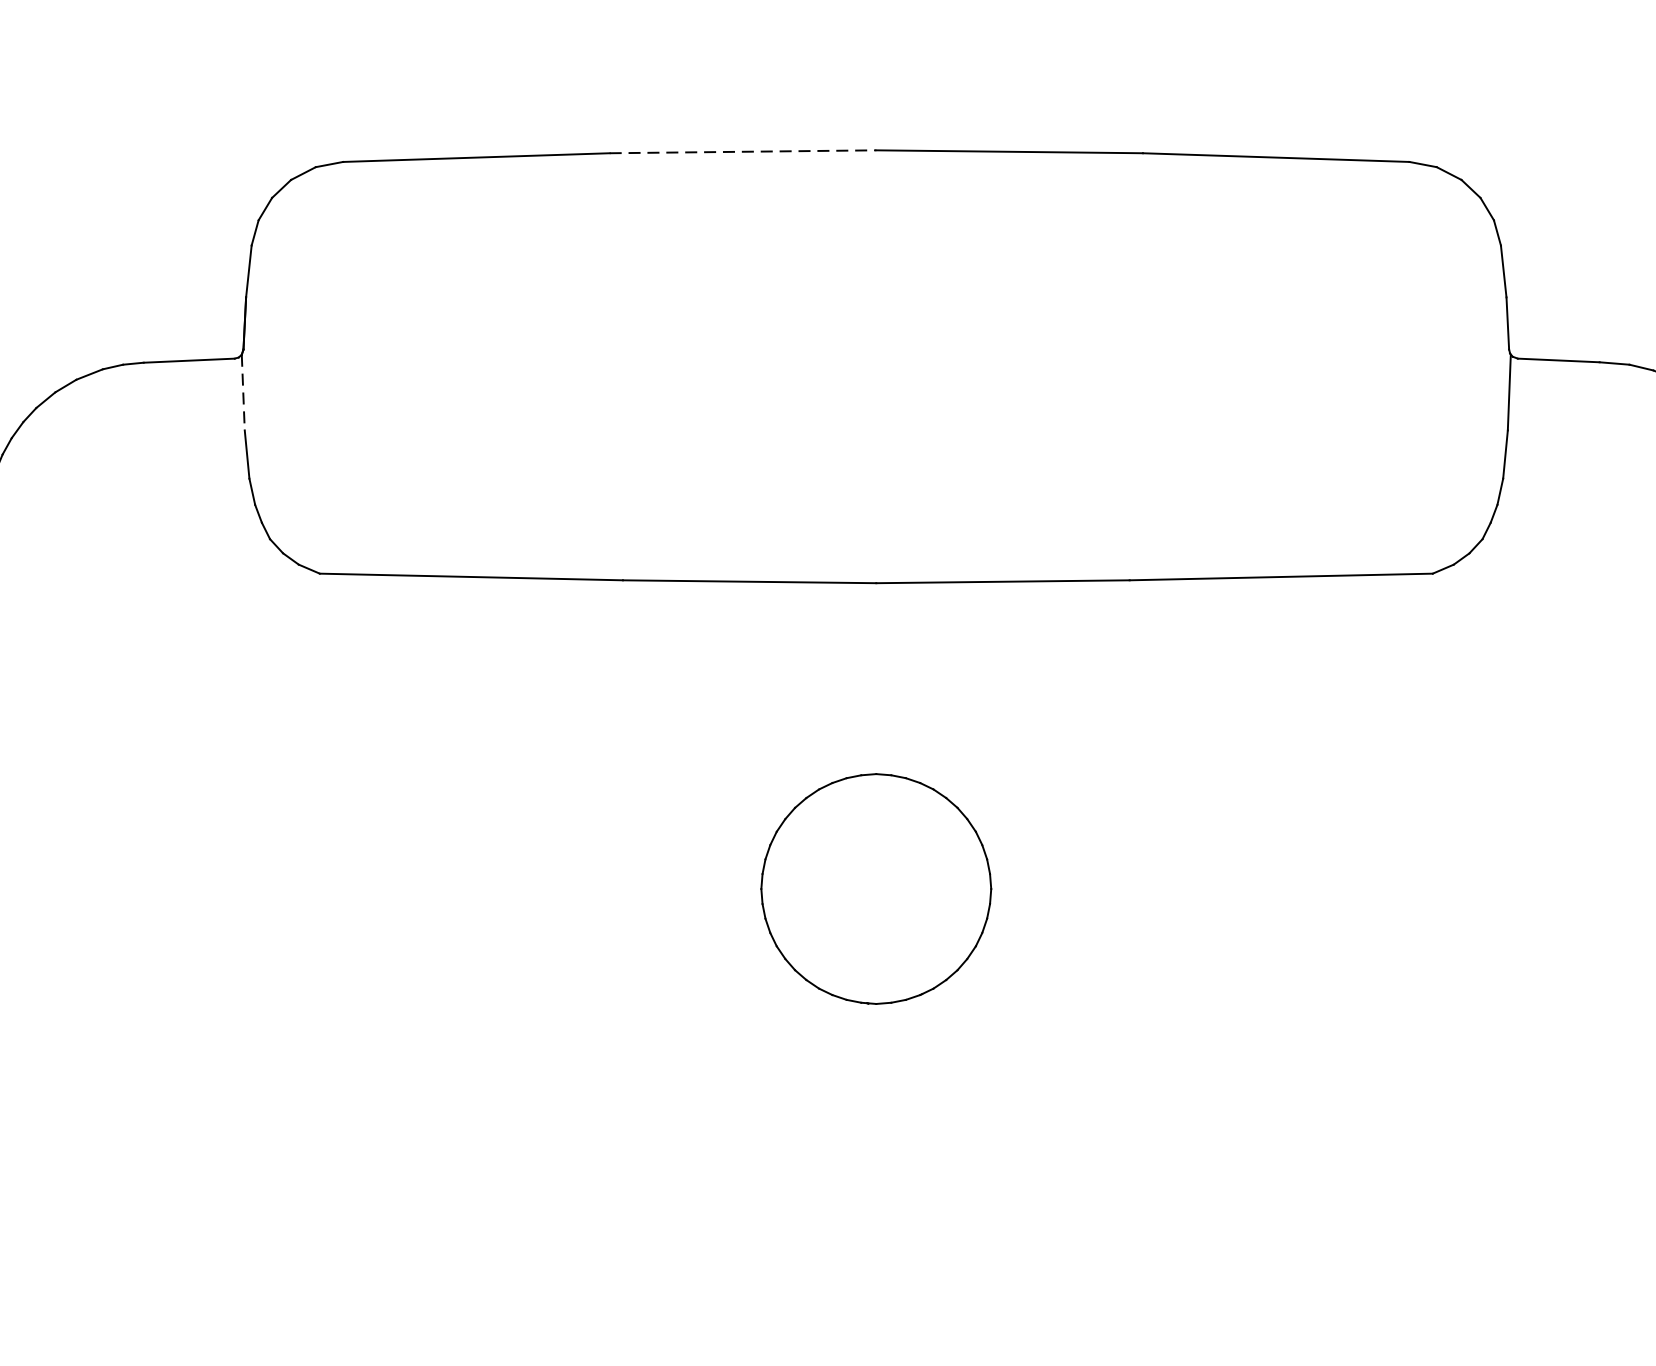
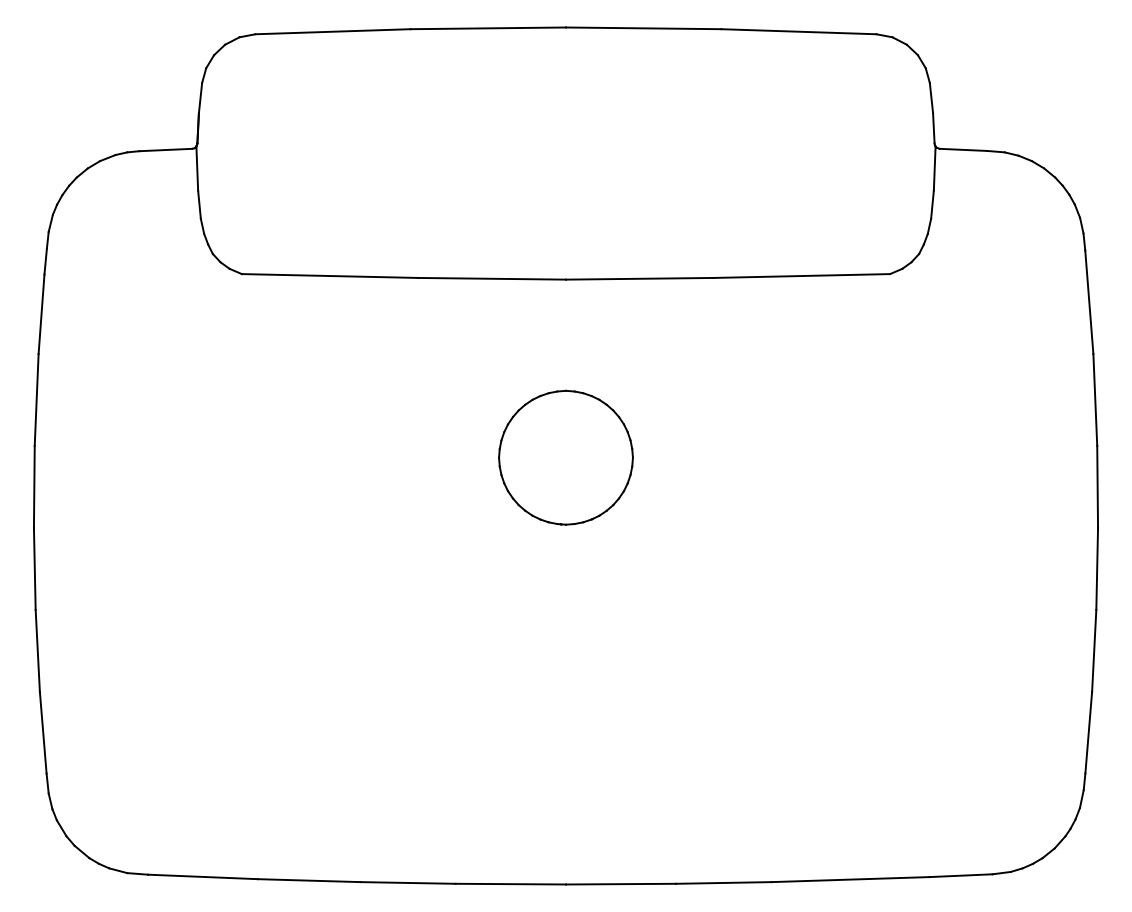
line: (743, 152) -> (488, 28), dashed -> solid
line: (243, 394) -> (197, 169), dashed -> solid

